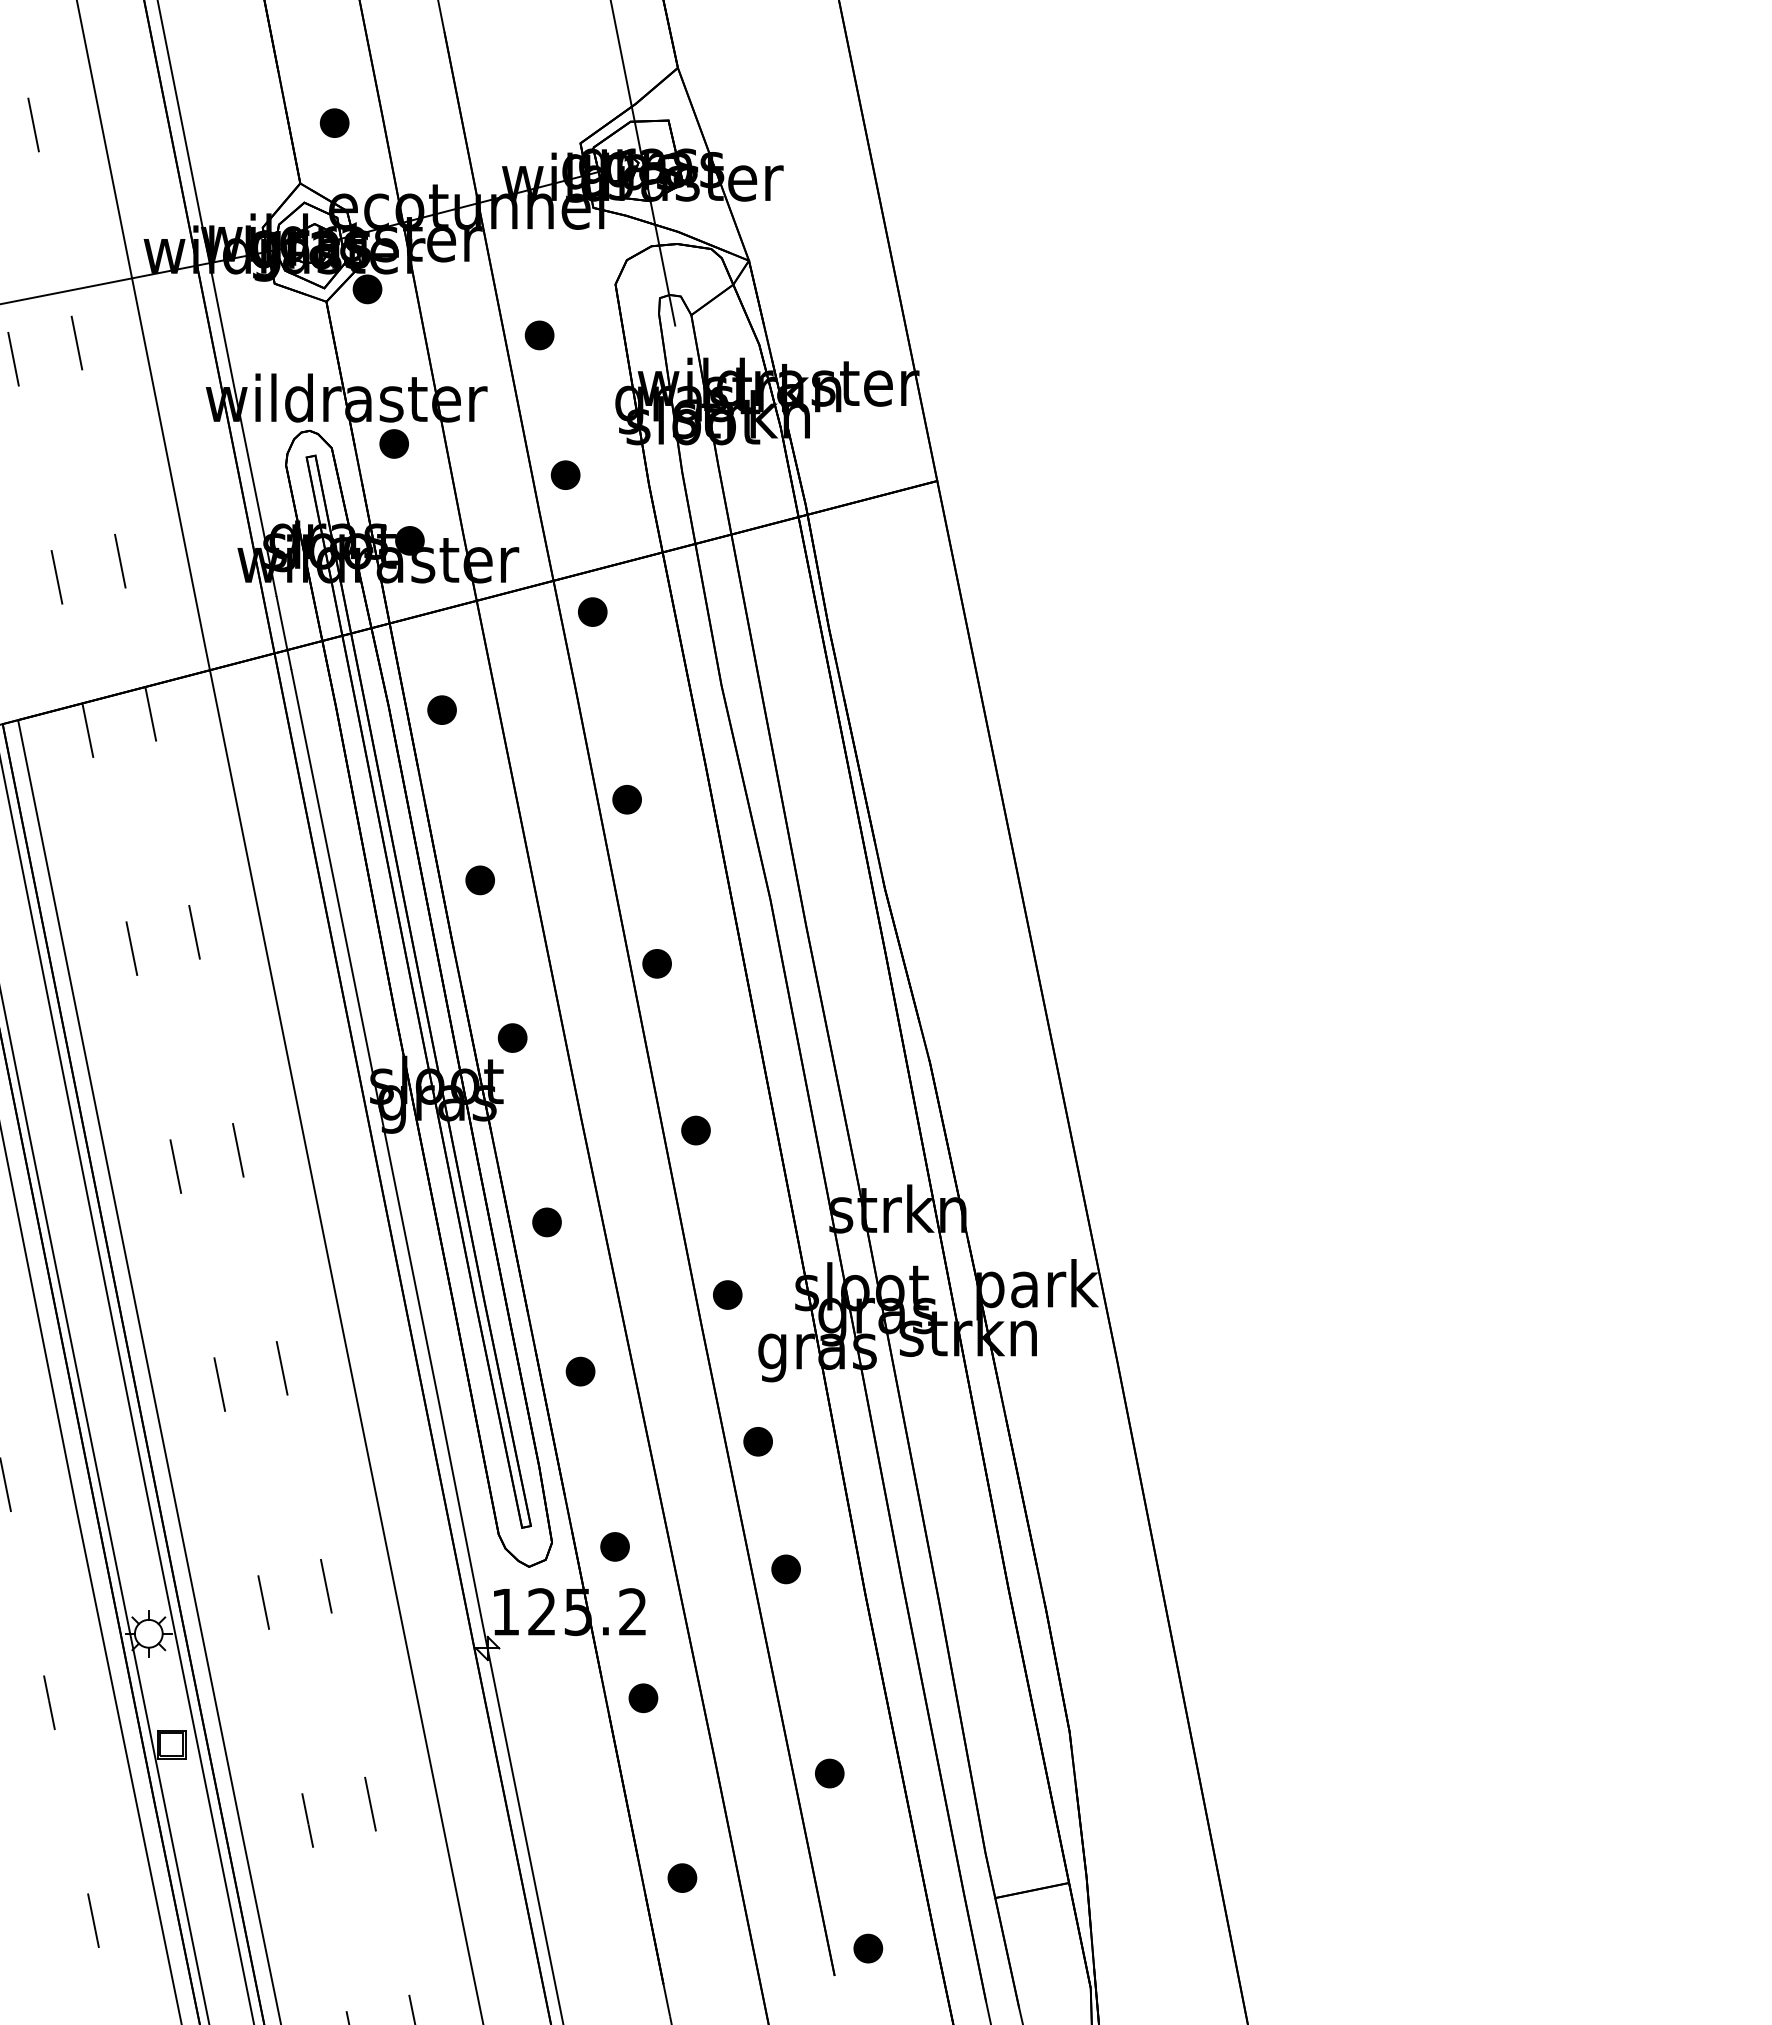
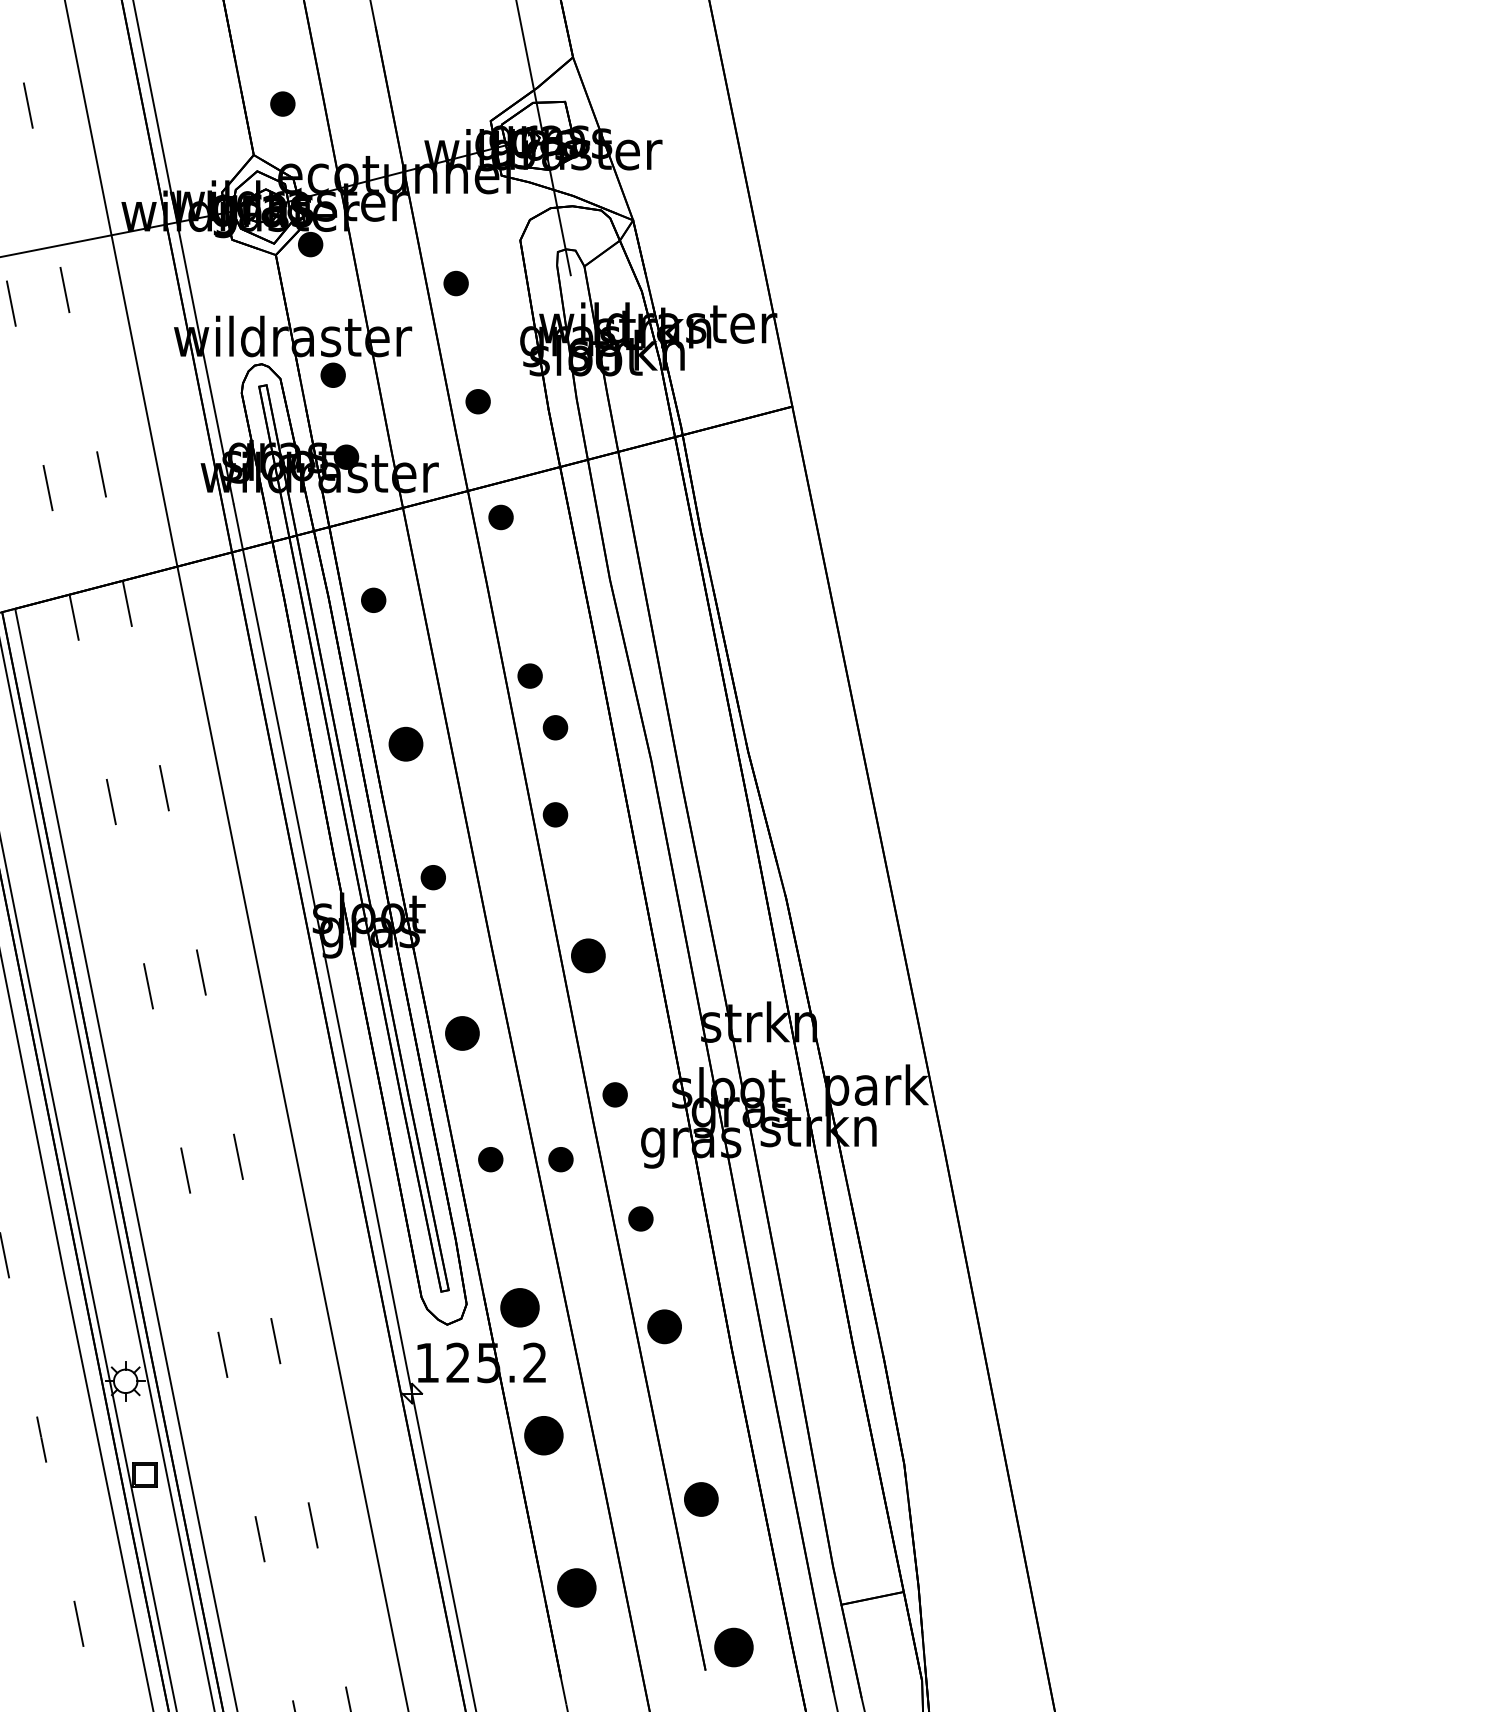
part: (656, 860) -> (554, 727), added
part: (479, 880) -> (405, 744), size x1.4
part: (695, 1130) -> (587, 955), size x1.4
part: (546, 1222) -> (461, 1033), size x1.4
part: (663, 1371) -> (560, 1159), added
part: (614, 1546) -> (519, 1307), size x1.6
part: (785, 1569) -> (664, 1326), size x1.4
part: (643, 1698) -> (543, 1436), size x1.6
part: (829, 1773) -> (701, 1499), size x1.4
part: (682, 1877) -> (576, 1587), size x1.6
part: (868, 1948) -> (734, 1647), size x1.6

